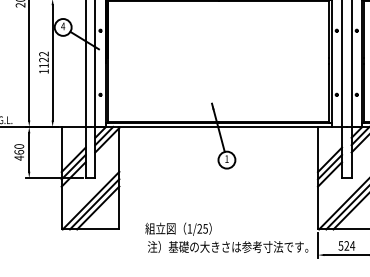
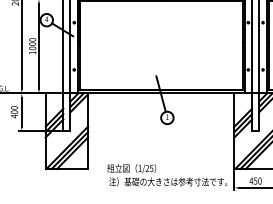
text: (43, 59) -> (32, 43), 1122 -> 1000
text: (18, 152) -> (13, 112), 460 -> 400
text: (346, 245) -> (255, 180), 524 -> 450

